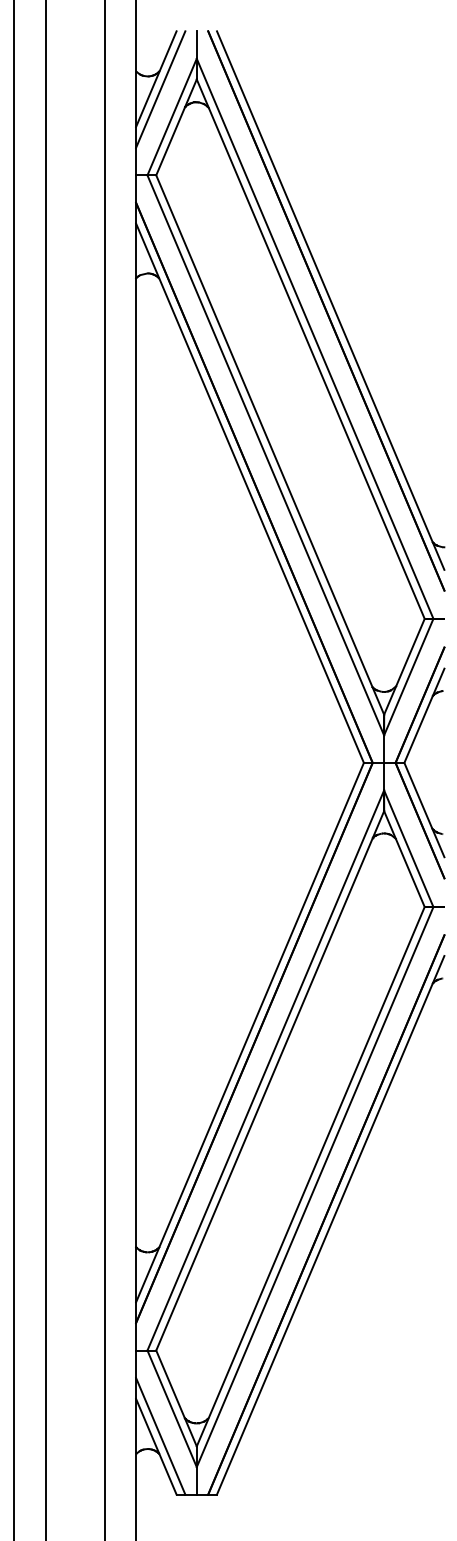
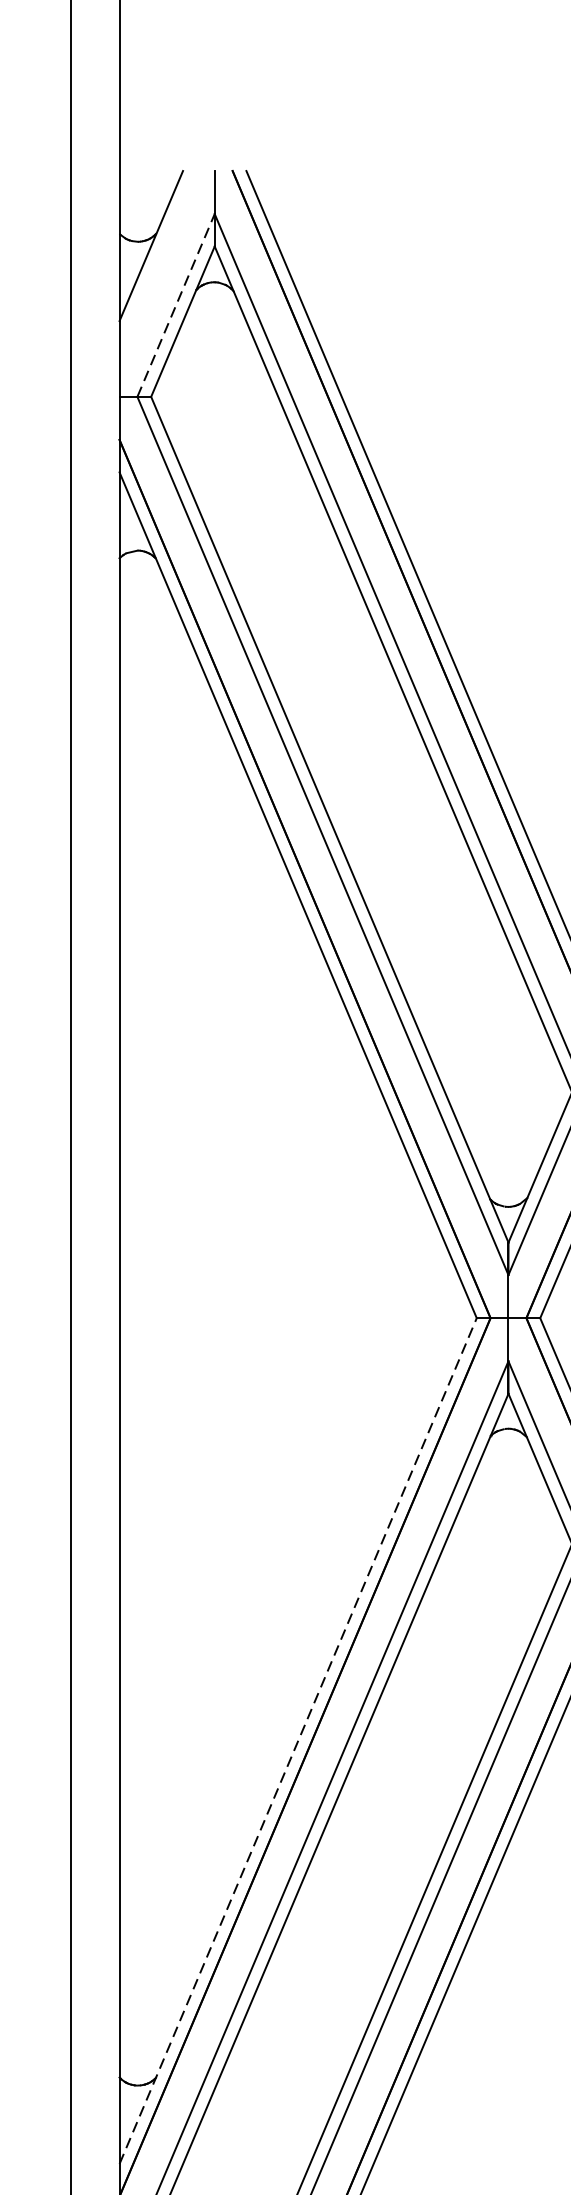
line: (160, 89) -> (157, 262), removed
line: (172, 116) -> (176, 304), solid -> dashed
line: (250, 1032) -> (298, 1740), solid -> dashed

